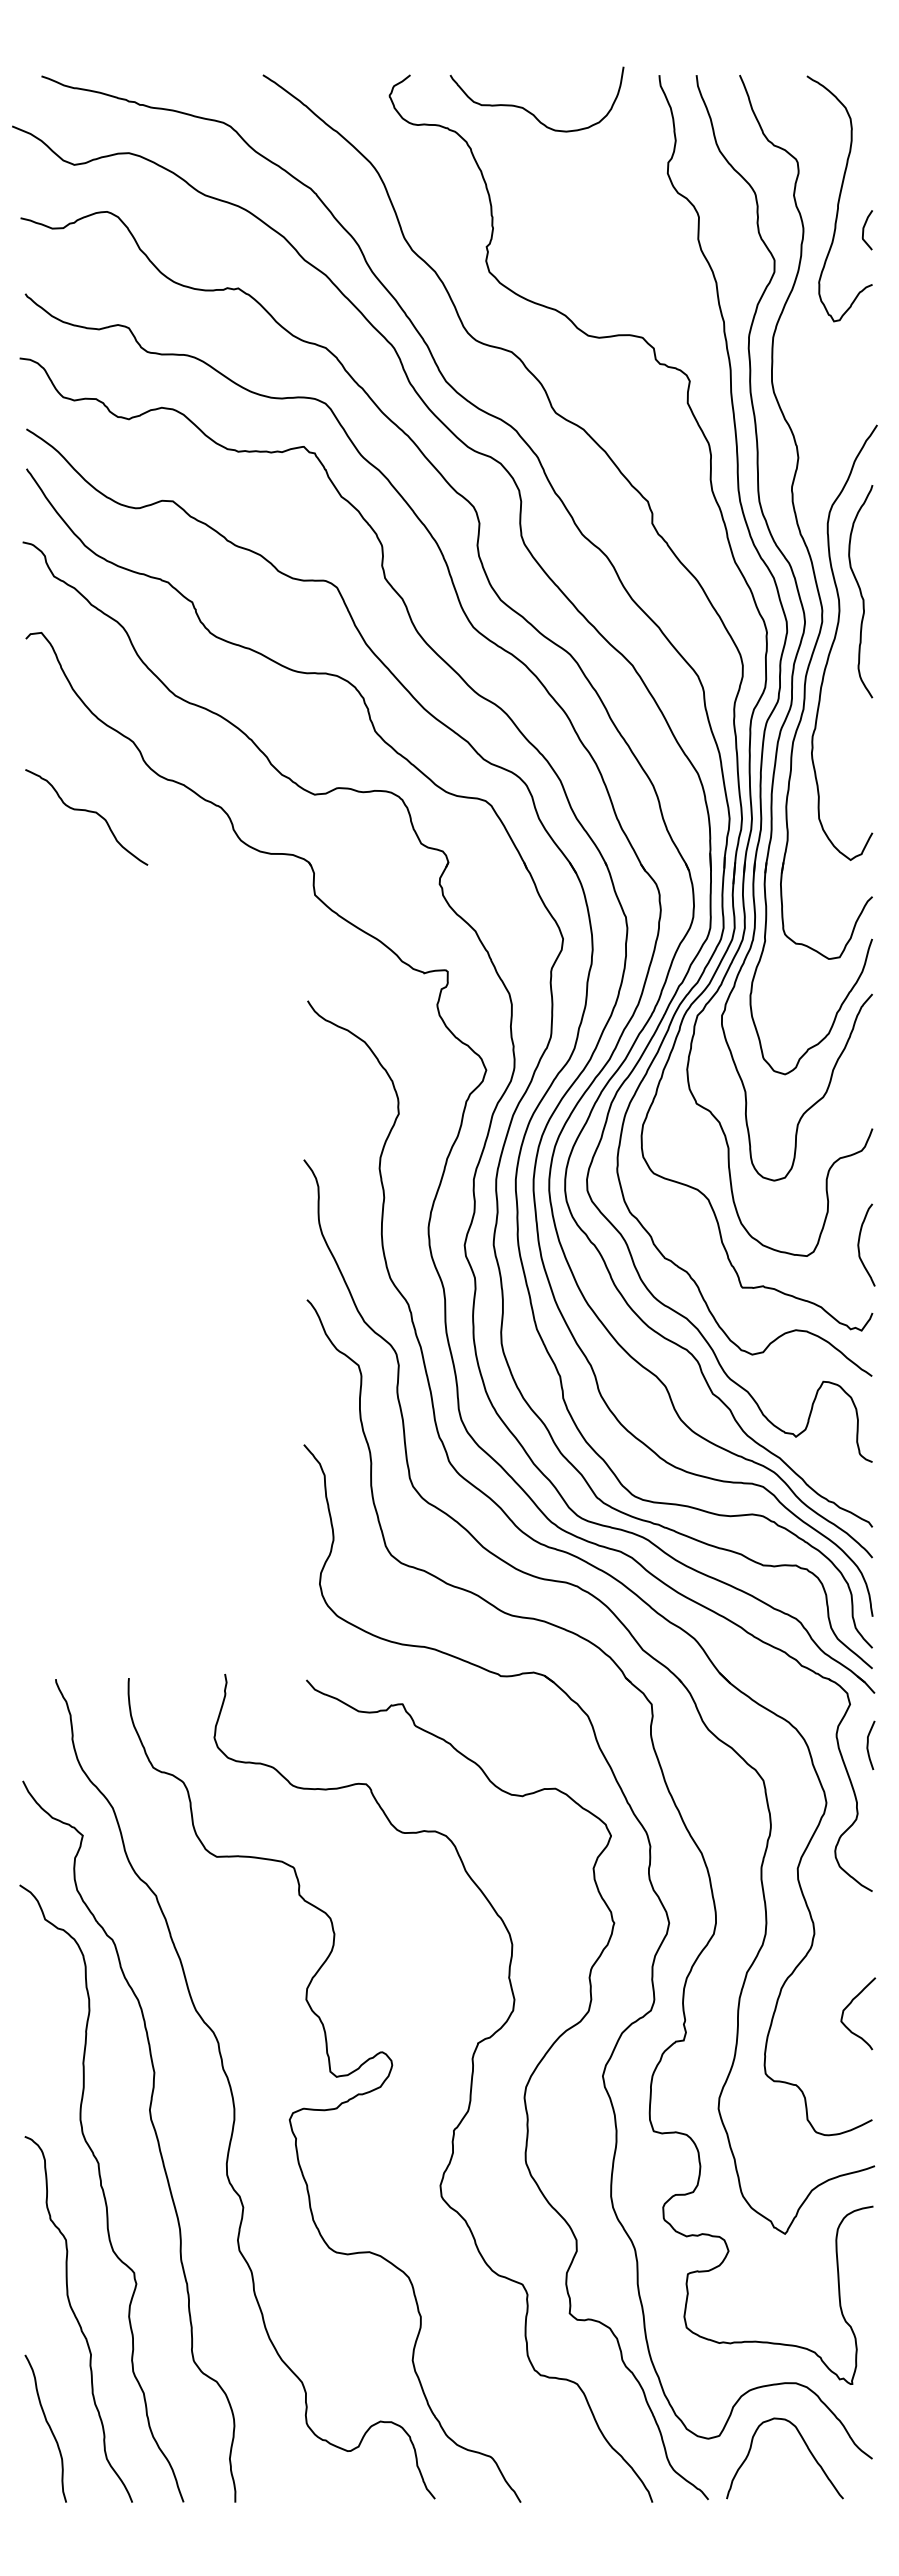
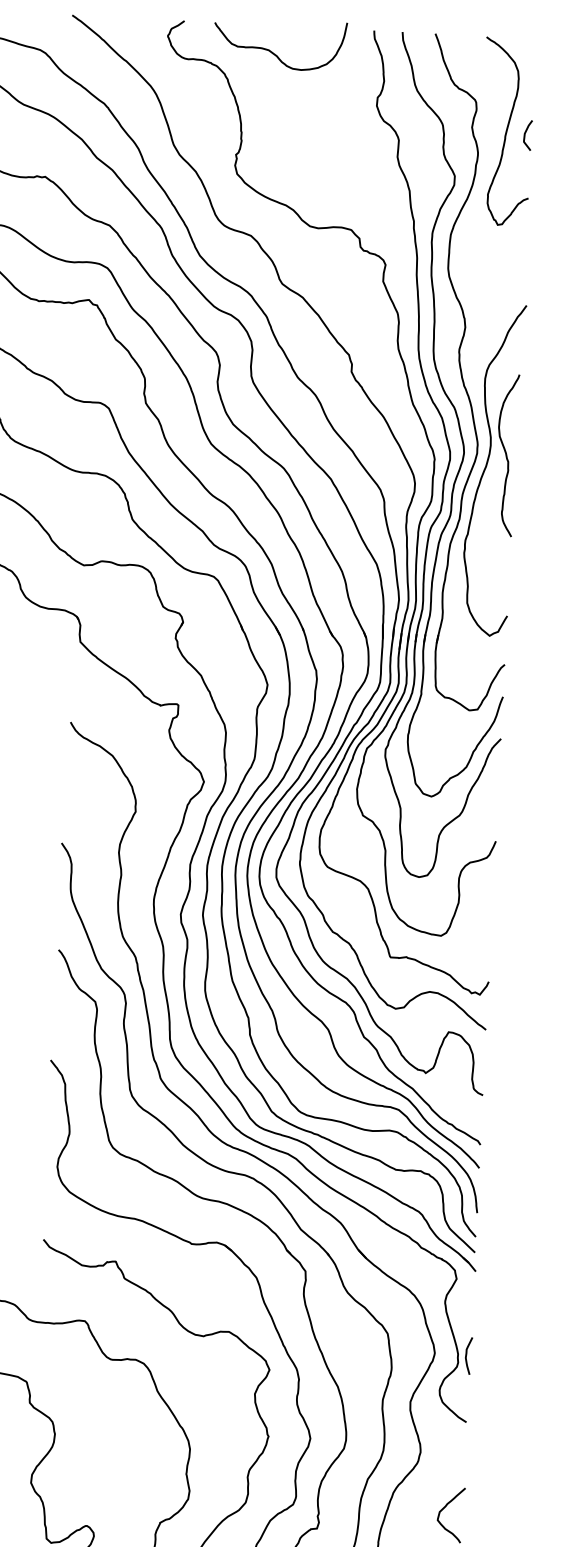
curve: (864, 230) -> (525, 135), moved
curve: (860, 591) -> (506, 455), moved
curve: (859, 1244) -> (481, 929), removed
curve: (868, 1745) -> (466, 1355), moved

